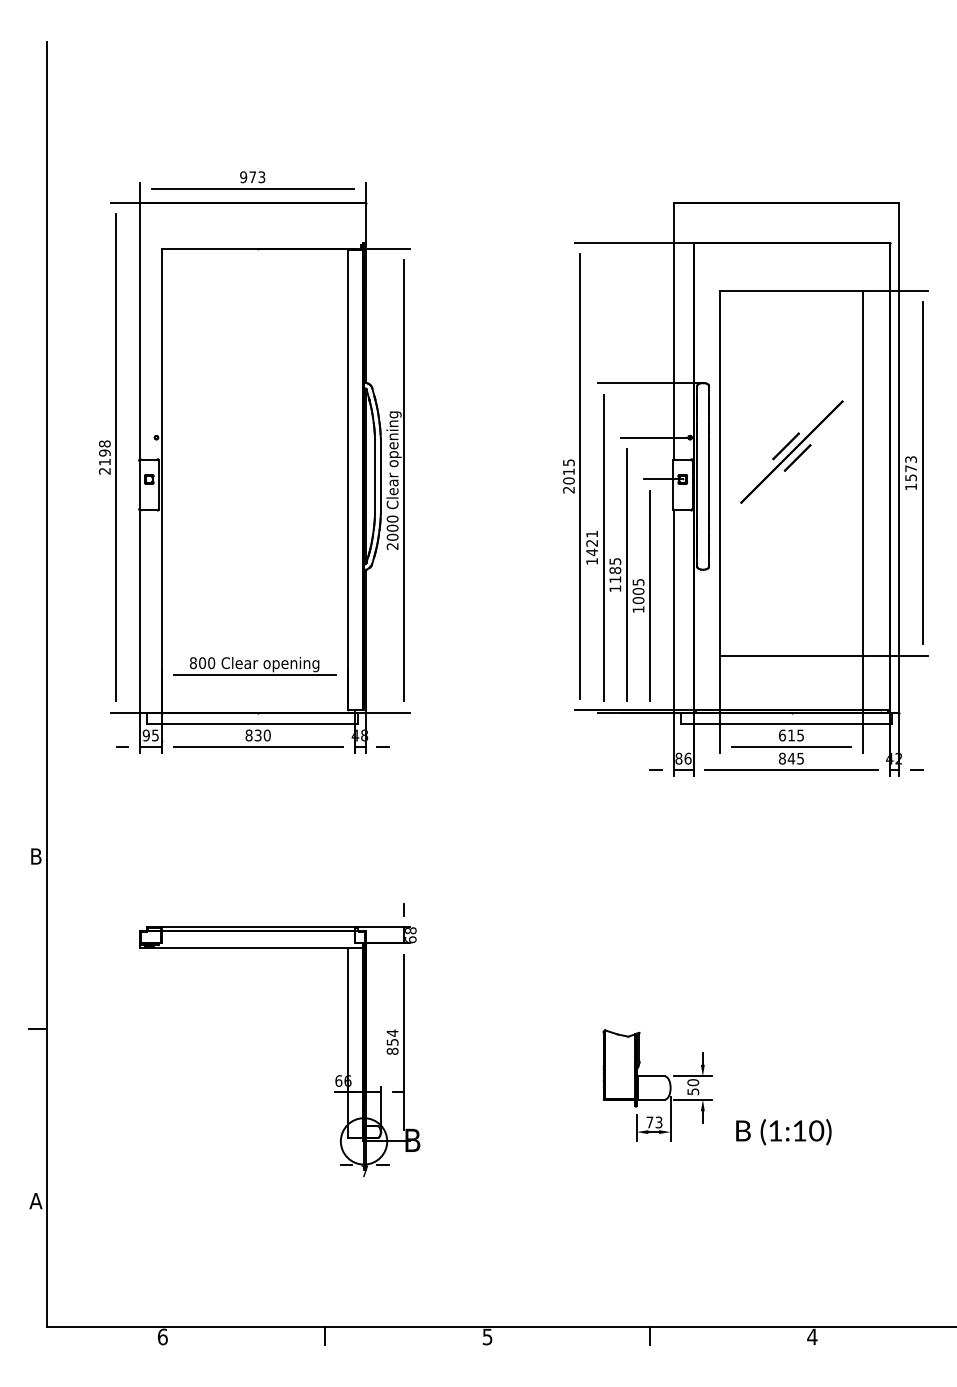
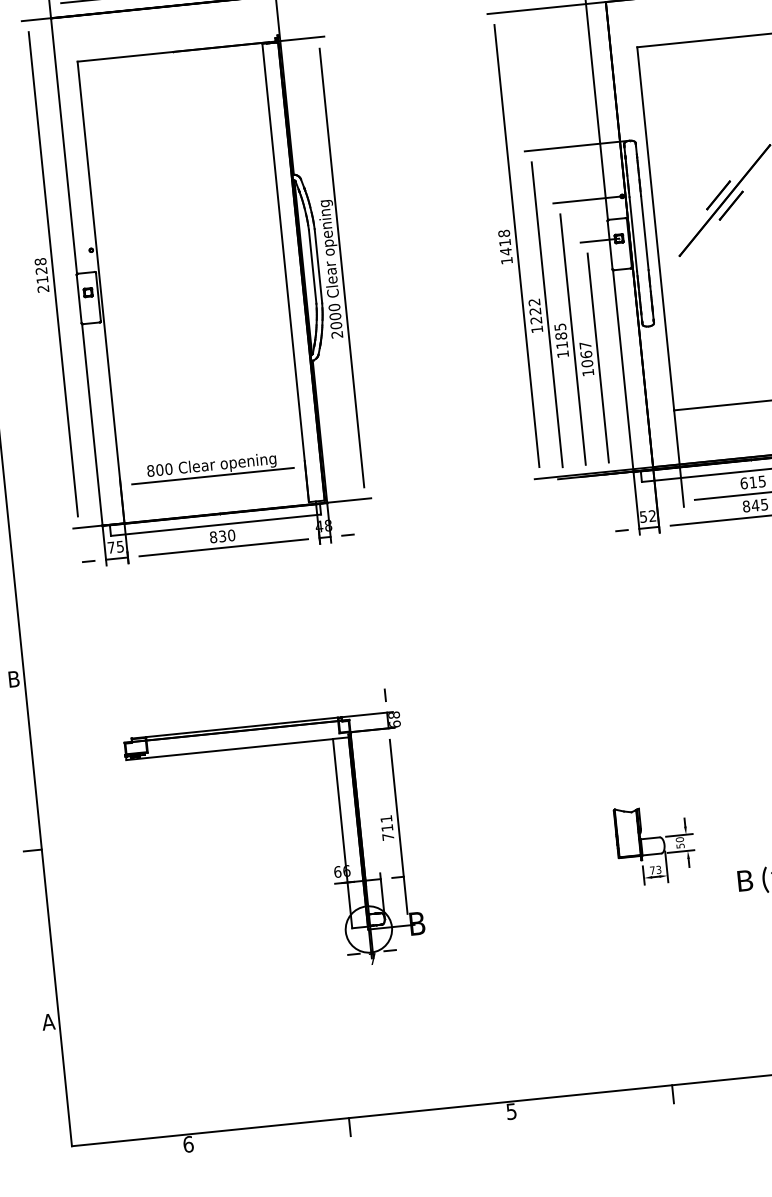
text: (104, 452) -> (41, 270), 2198 -> 2128
text: (568, 476) -> (505, 247), 2015 -> 1418
text: (591, 543) -> (534, 311), 1421 -> 1222
text: (638, 586) -> (585, 349), 1005 -> 1067
text: (145, 735) -> (110, 547), 95 -> 75
text: (683, 758) -> (648, 516), 86 -> 52
text: (392, 1041) -> (387, 827), 854 -> 711
part: (657, 1085) -> (655, 844), size x0.7

